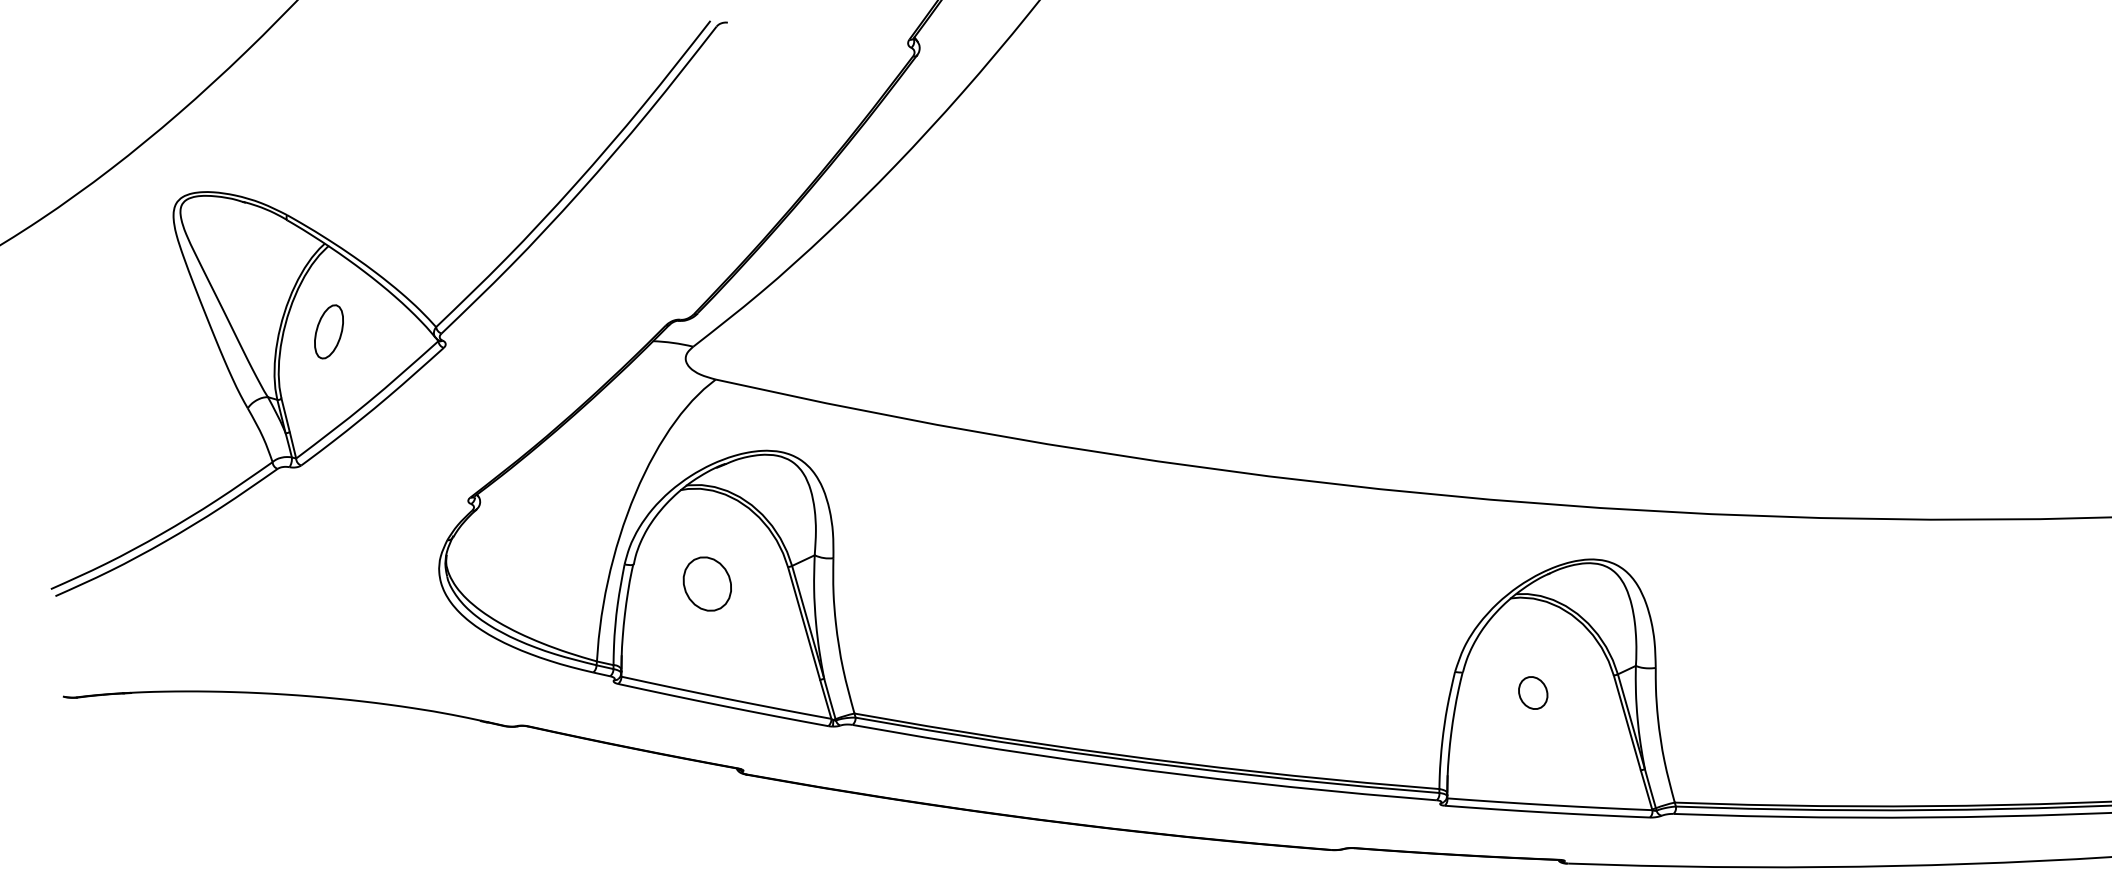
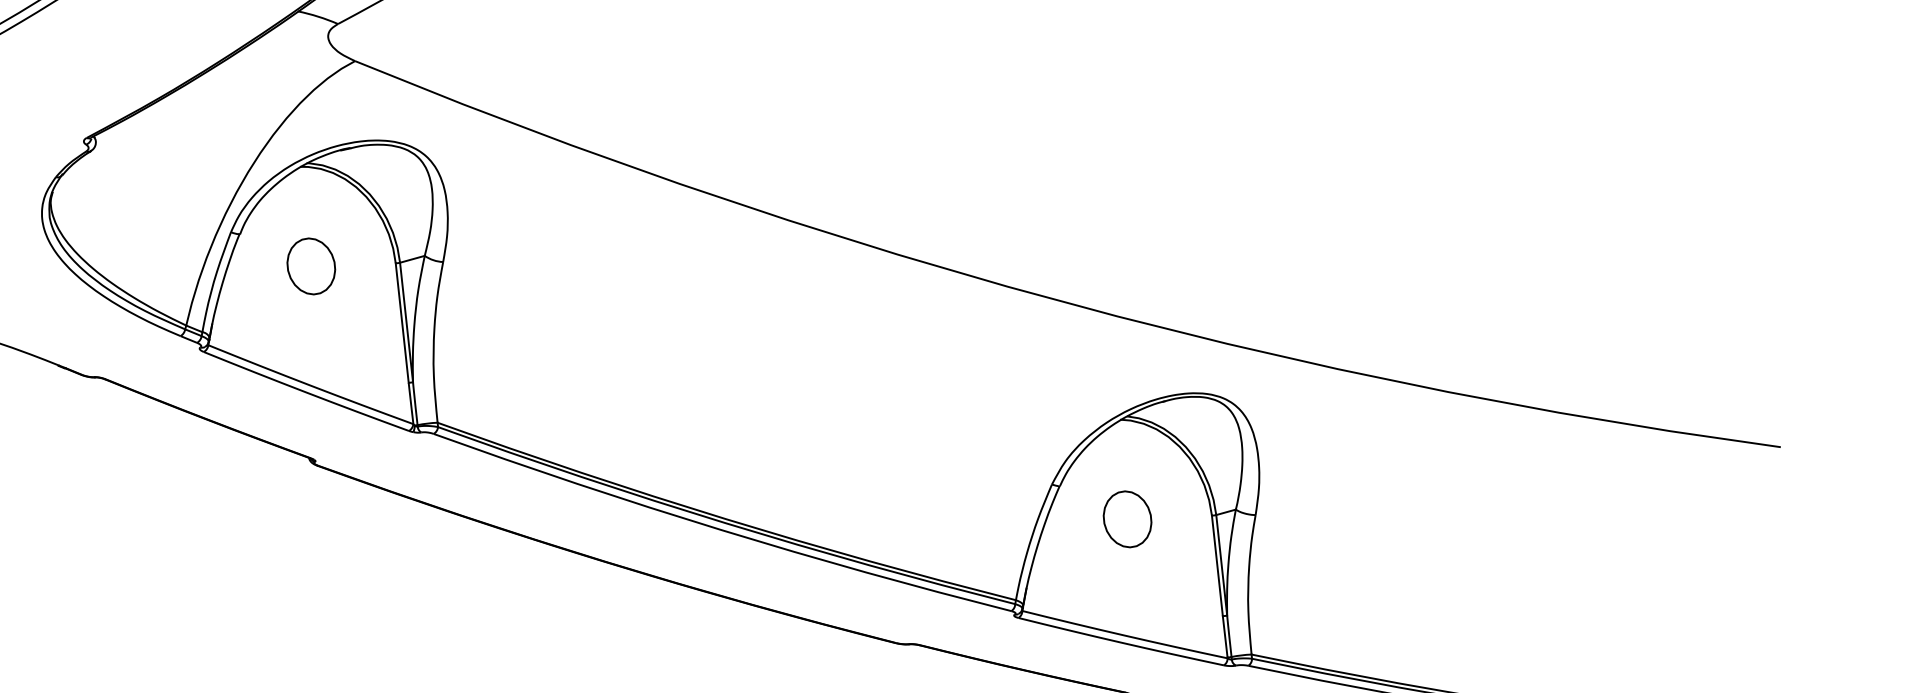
part: (1532, 692) -> (1126, 518), size x1.67

